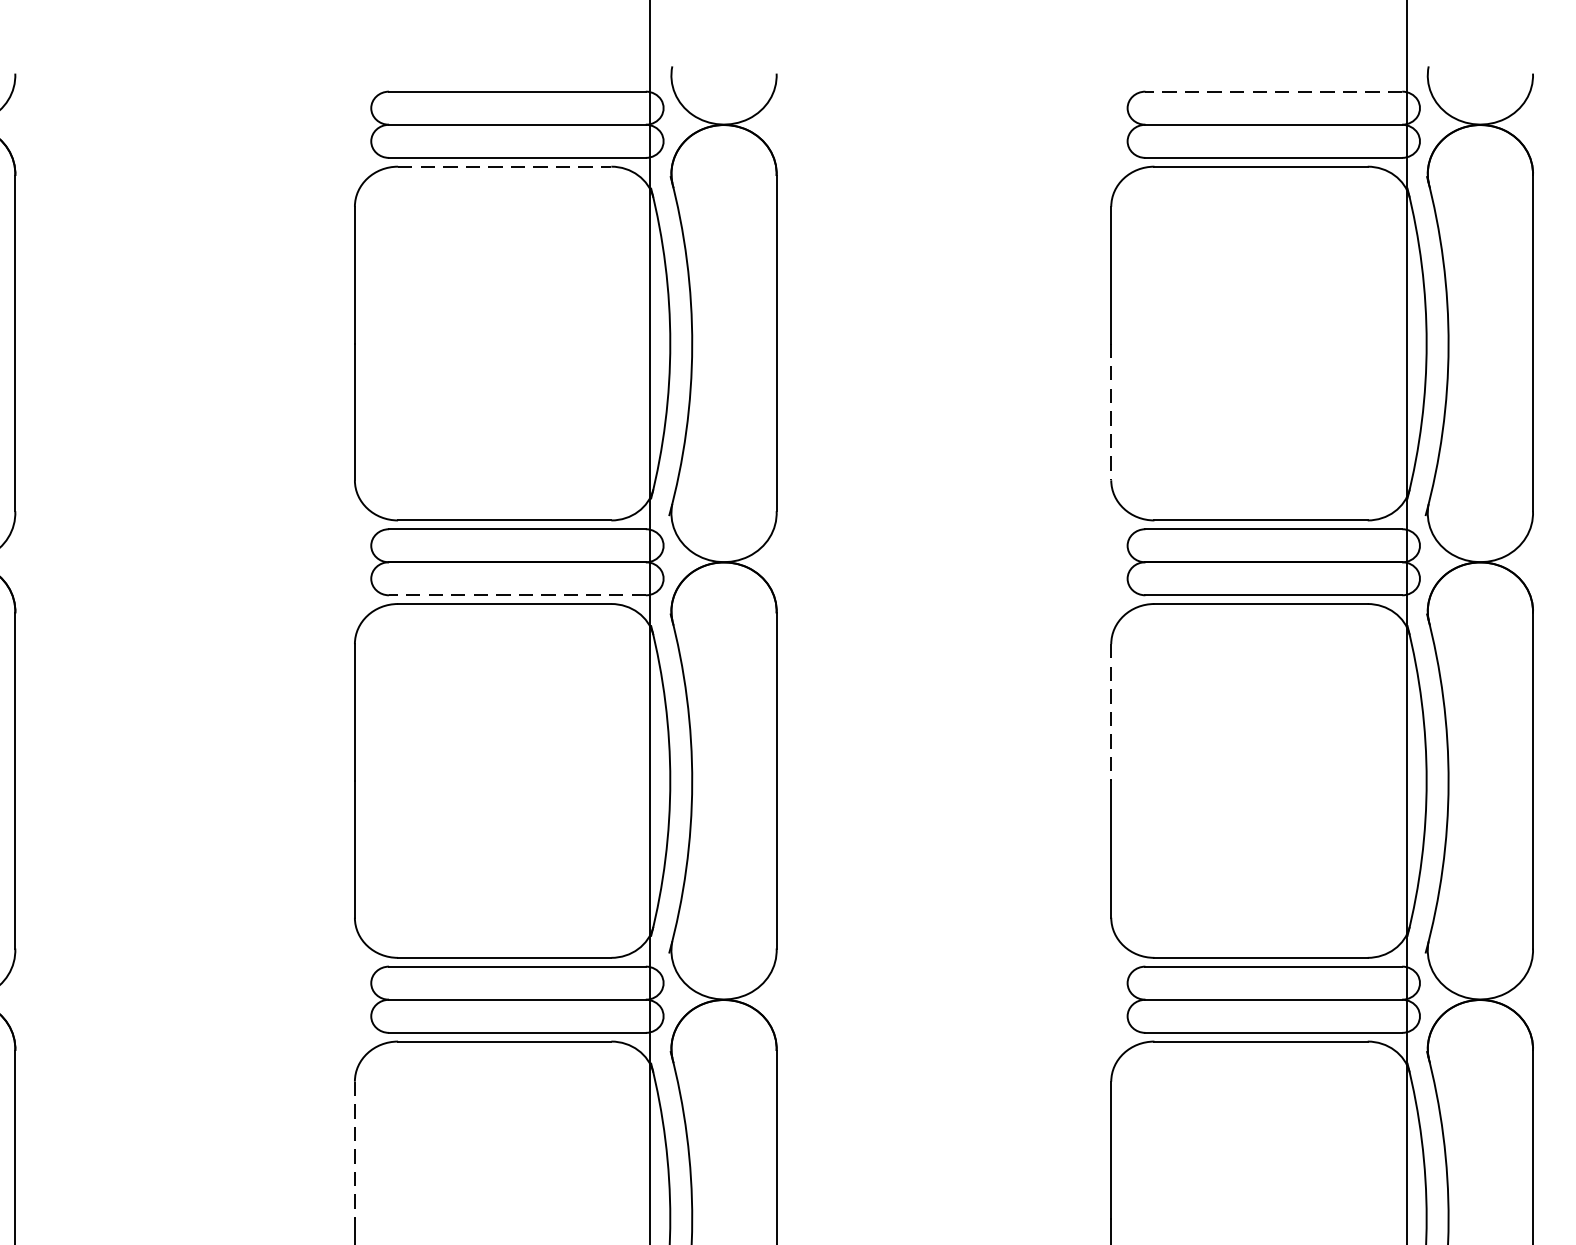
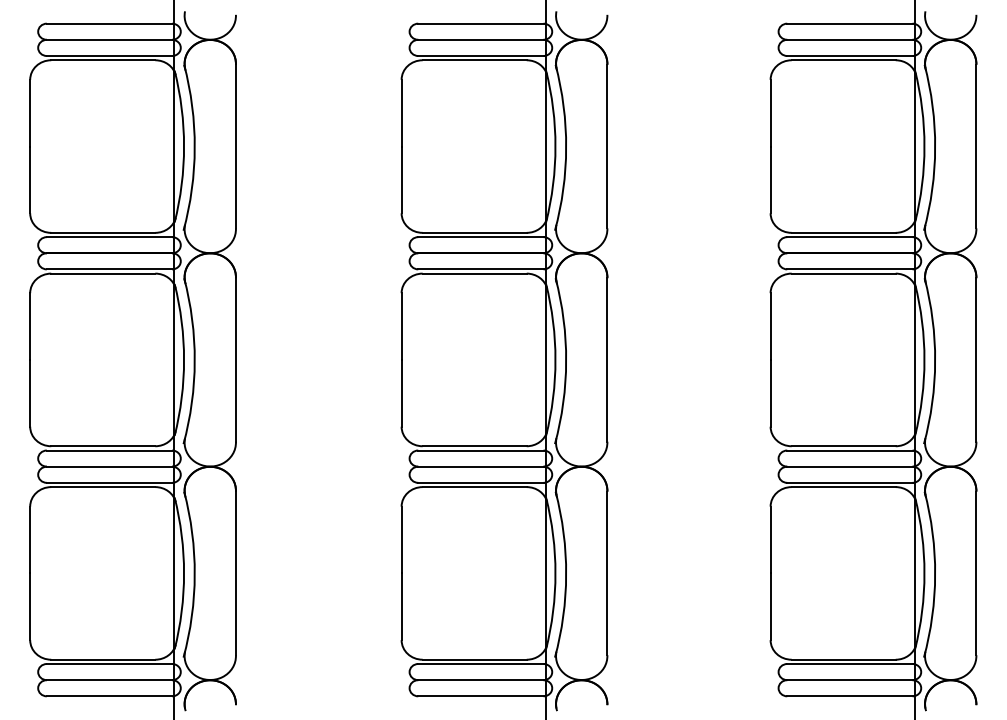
line: (1272, 91) -> (849, 23), dashed -> solid
line: (506, 167) -> (475, 60), dashed -> solid
line: (1111, 413) -> (770, 180), dashed -> solid
line: (516, 595) -> (480, 269), dashed -> solid
line: (1111, 714) -> (770, 327), dashed -> solid
line: (354, 1151) -> (401, 540), dashed -> solid

